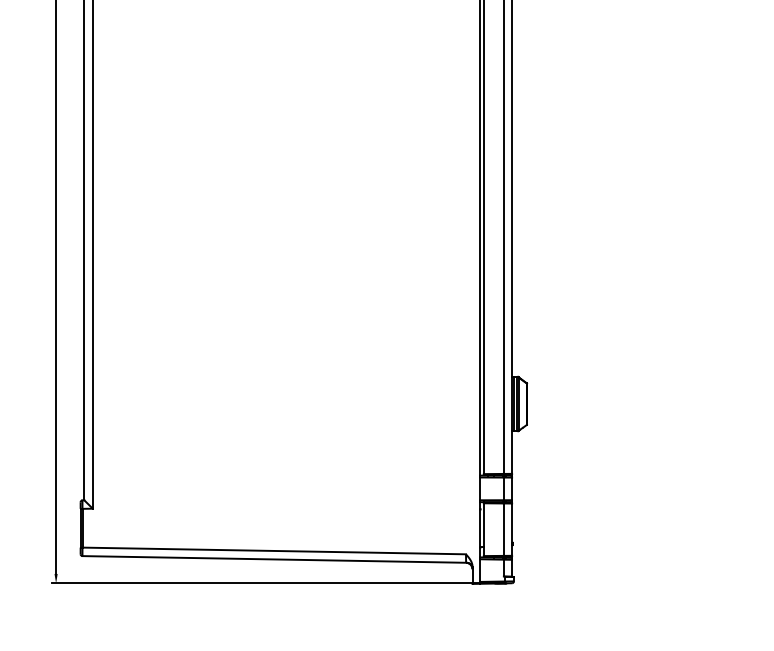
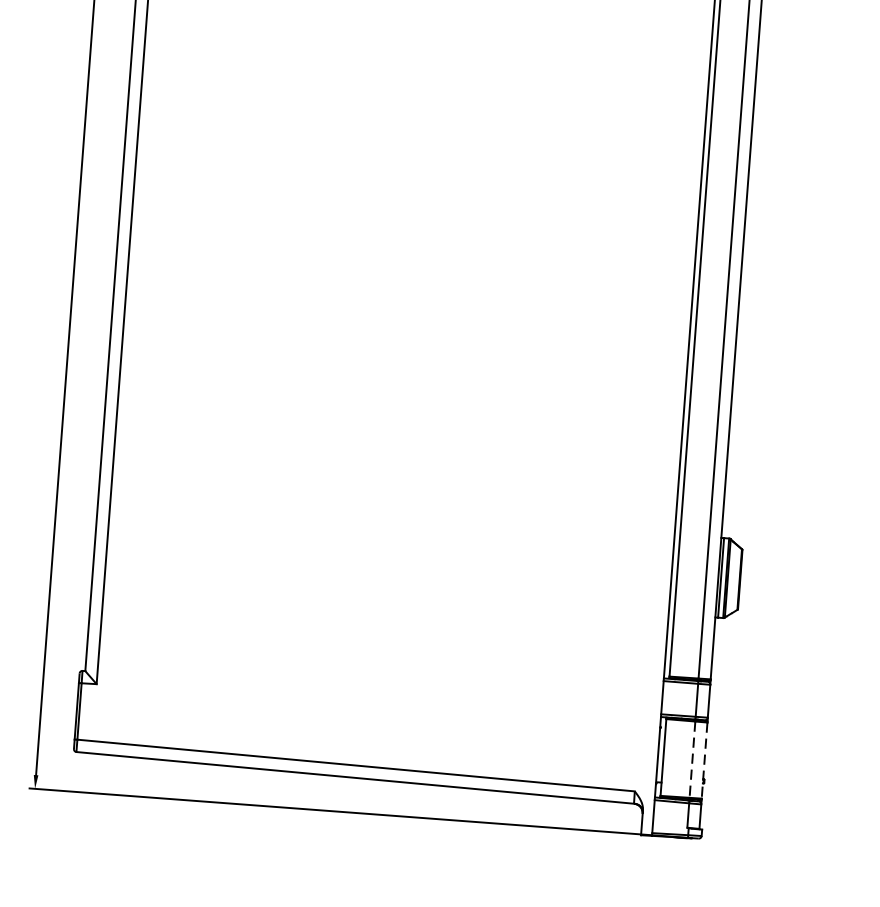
line: (503, 530) -> (691, 760), solid -> dashed
line: (512, 530) -> (705, 761), solid -> dashed

